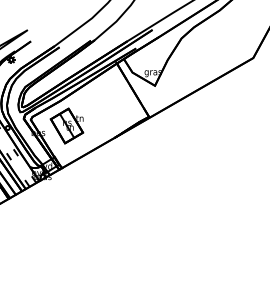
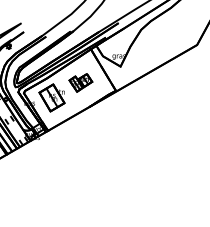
part: (103, 106) -> (80, 82), added

